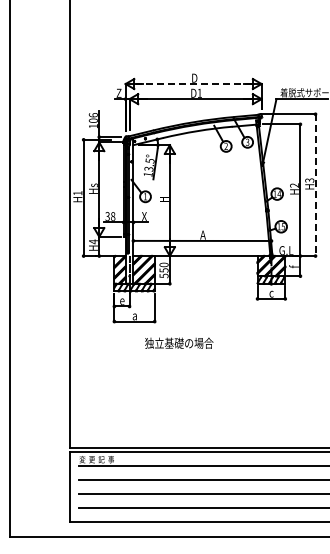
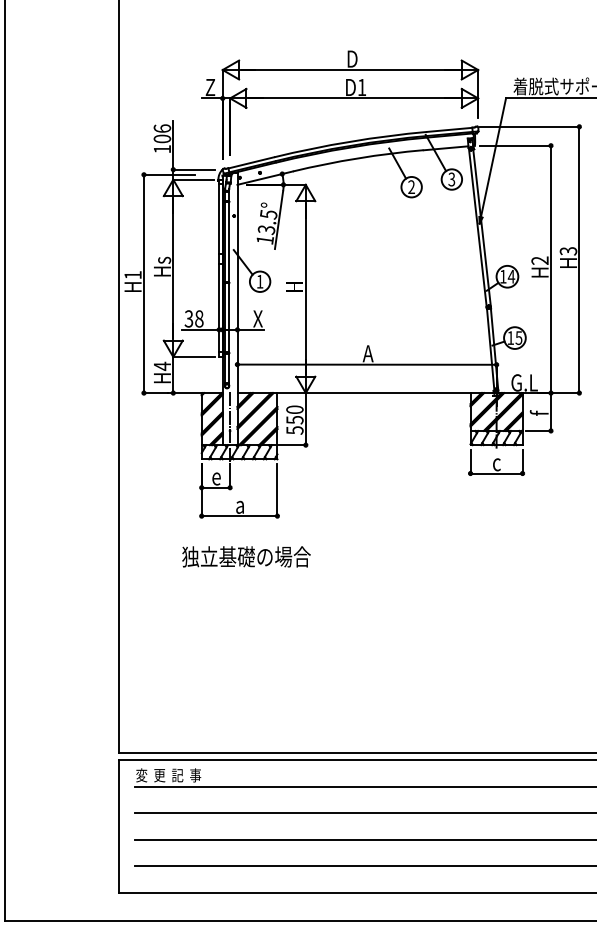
line: (193, 84) -> (350, 70), dashed -> solid
line: (315, 185) -> (579, 260), dashed -> solid
text: (179, 342) -> (246, 555), moved

